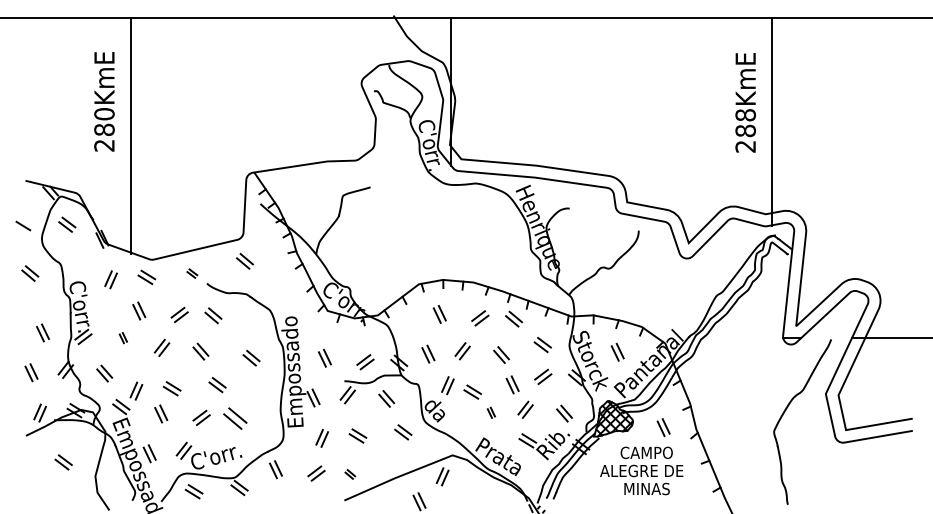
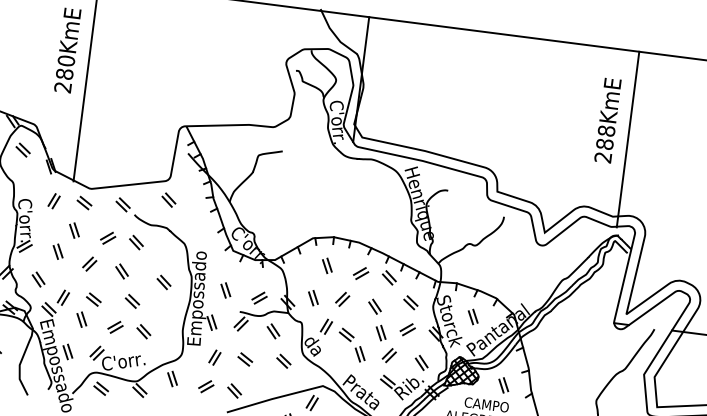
part: (192, 273) -> (123, 204), size x1.67
part: (123, 337) -> (58, 251), size x1.67
part: (491, 412) -> (360, 354), size x1.67
part: (235, 418) -> (143, 331), size x0.71
part: (350, 474) -> (234, 391), size x1.67

